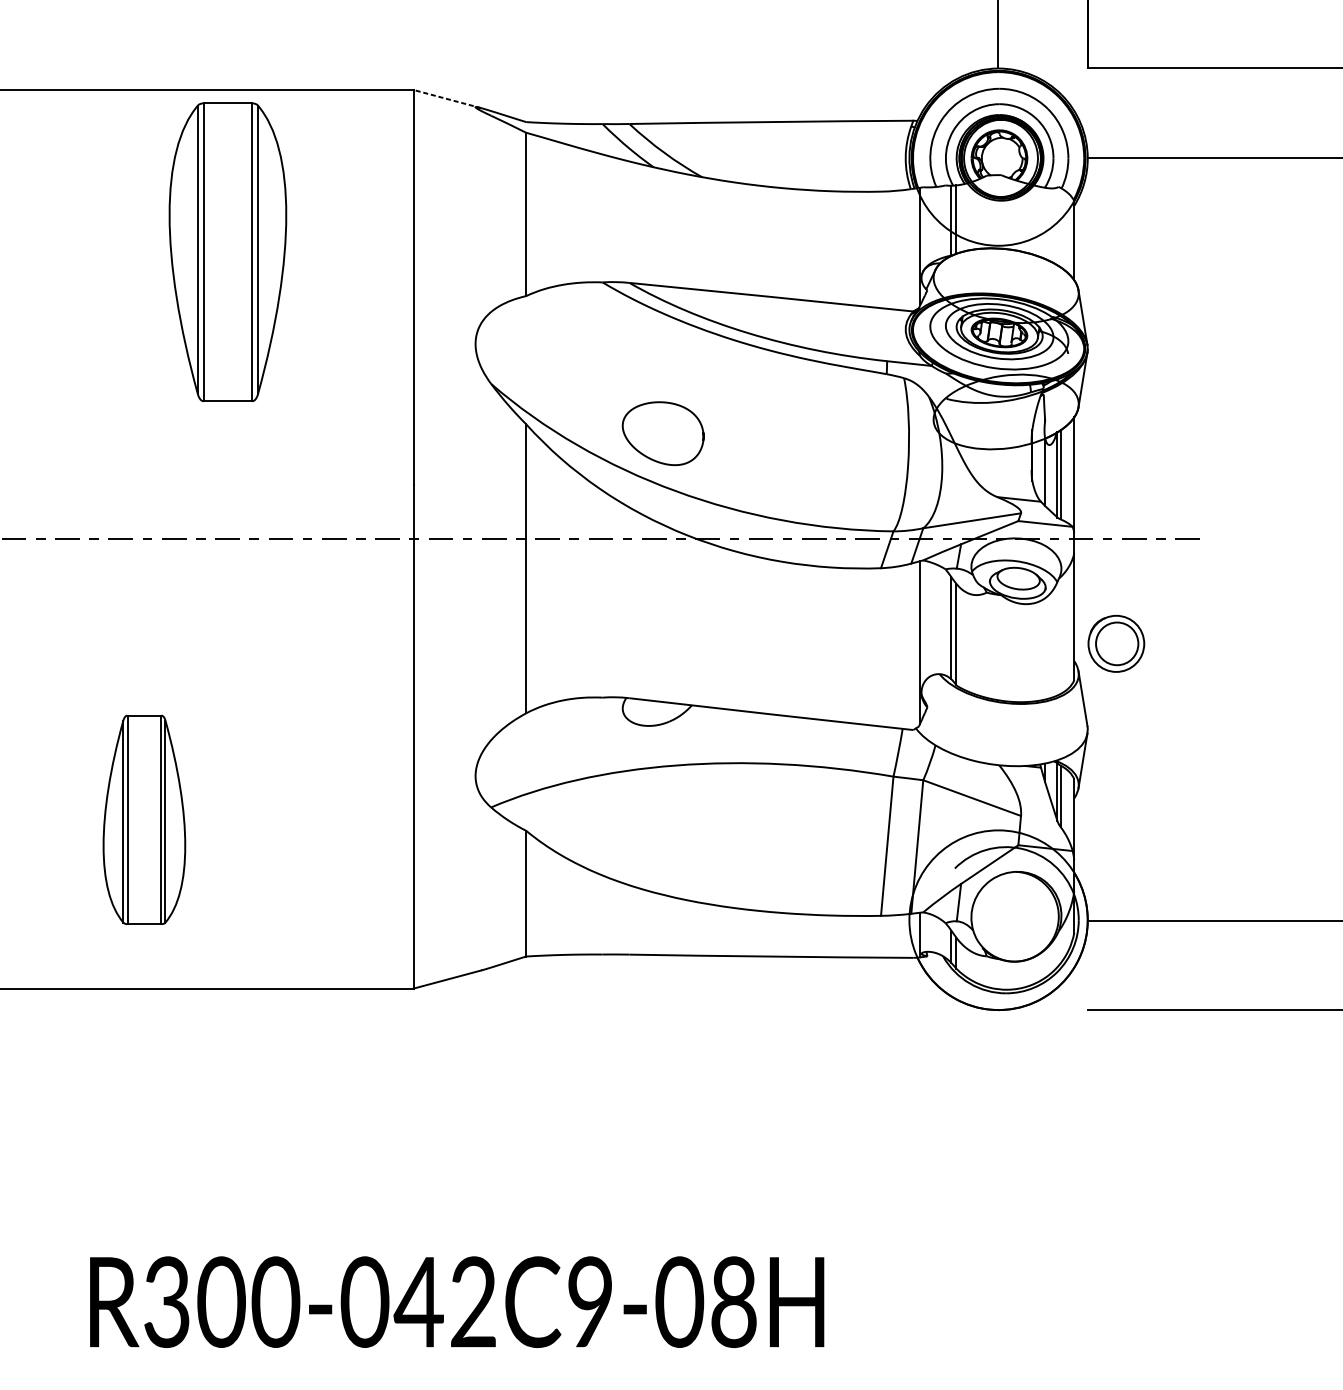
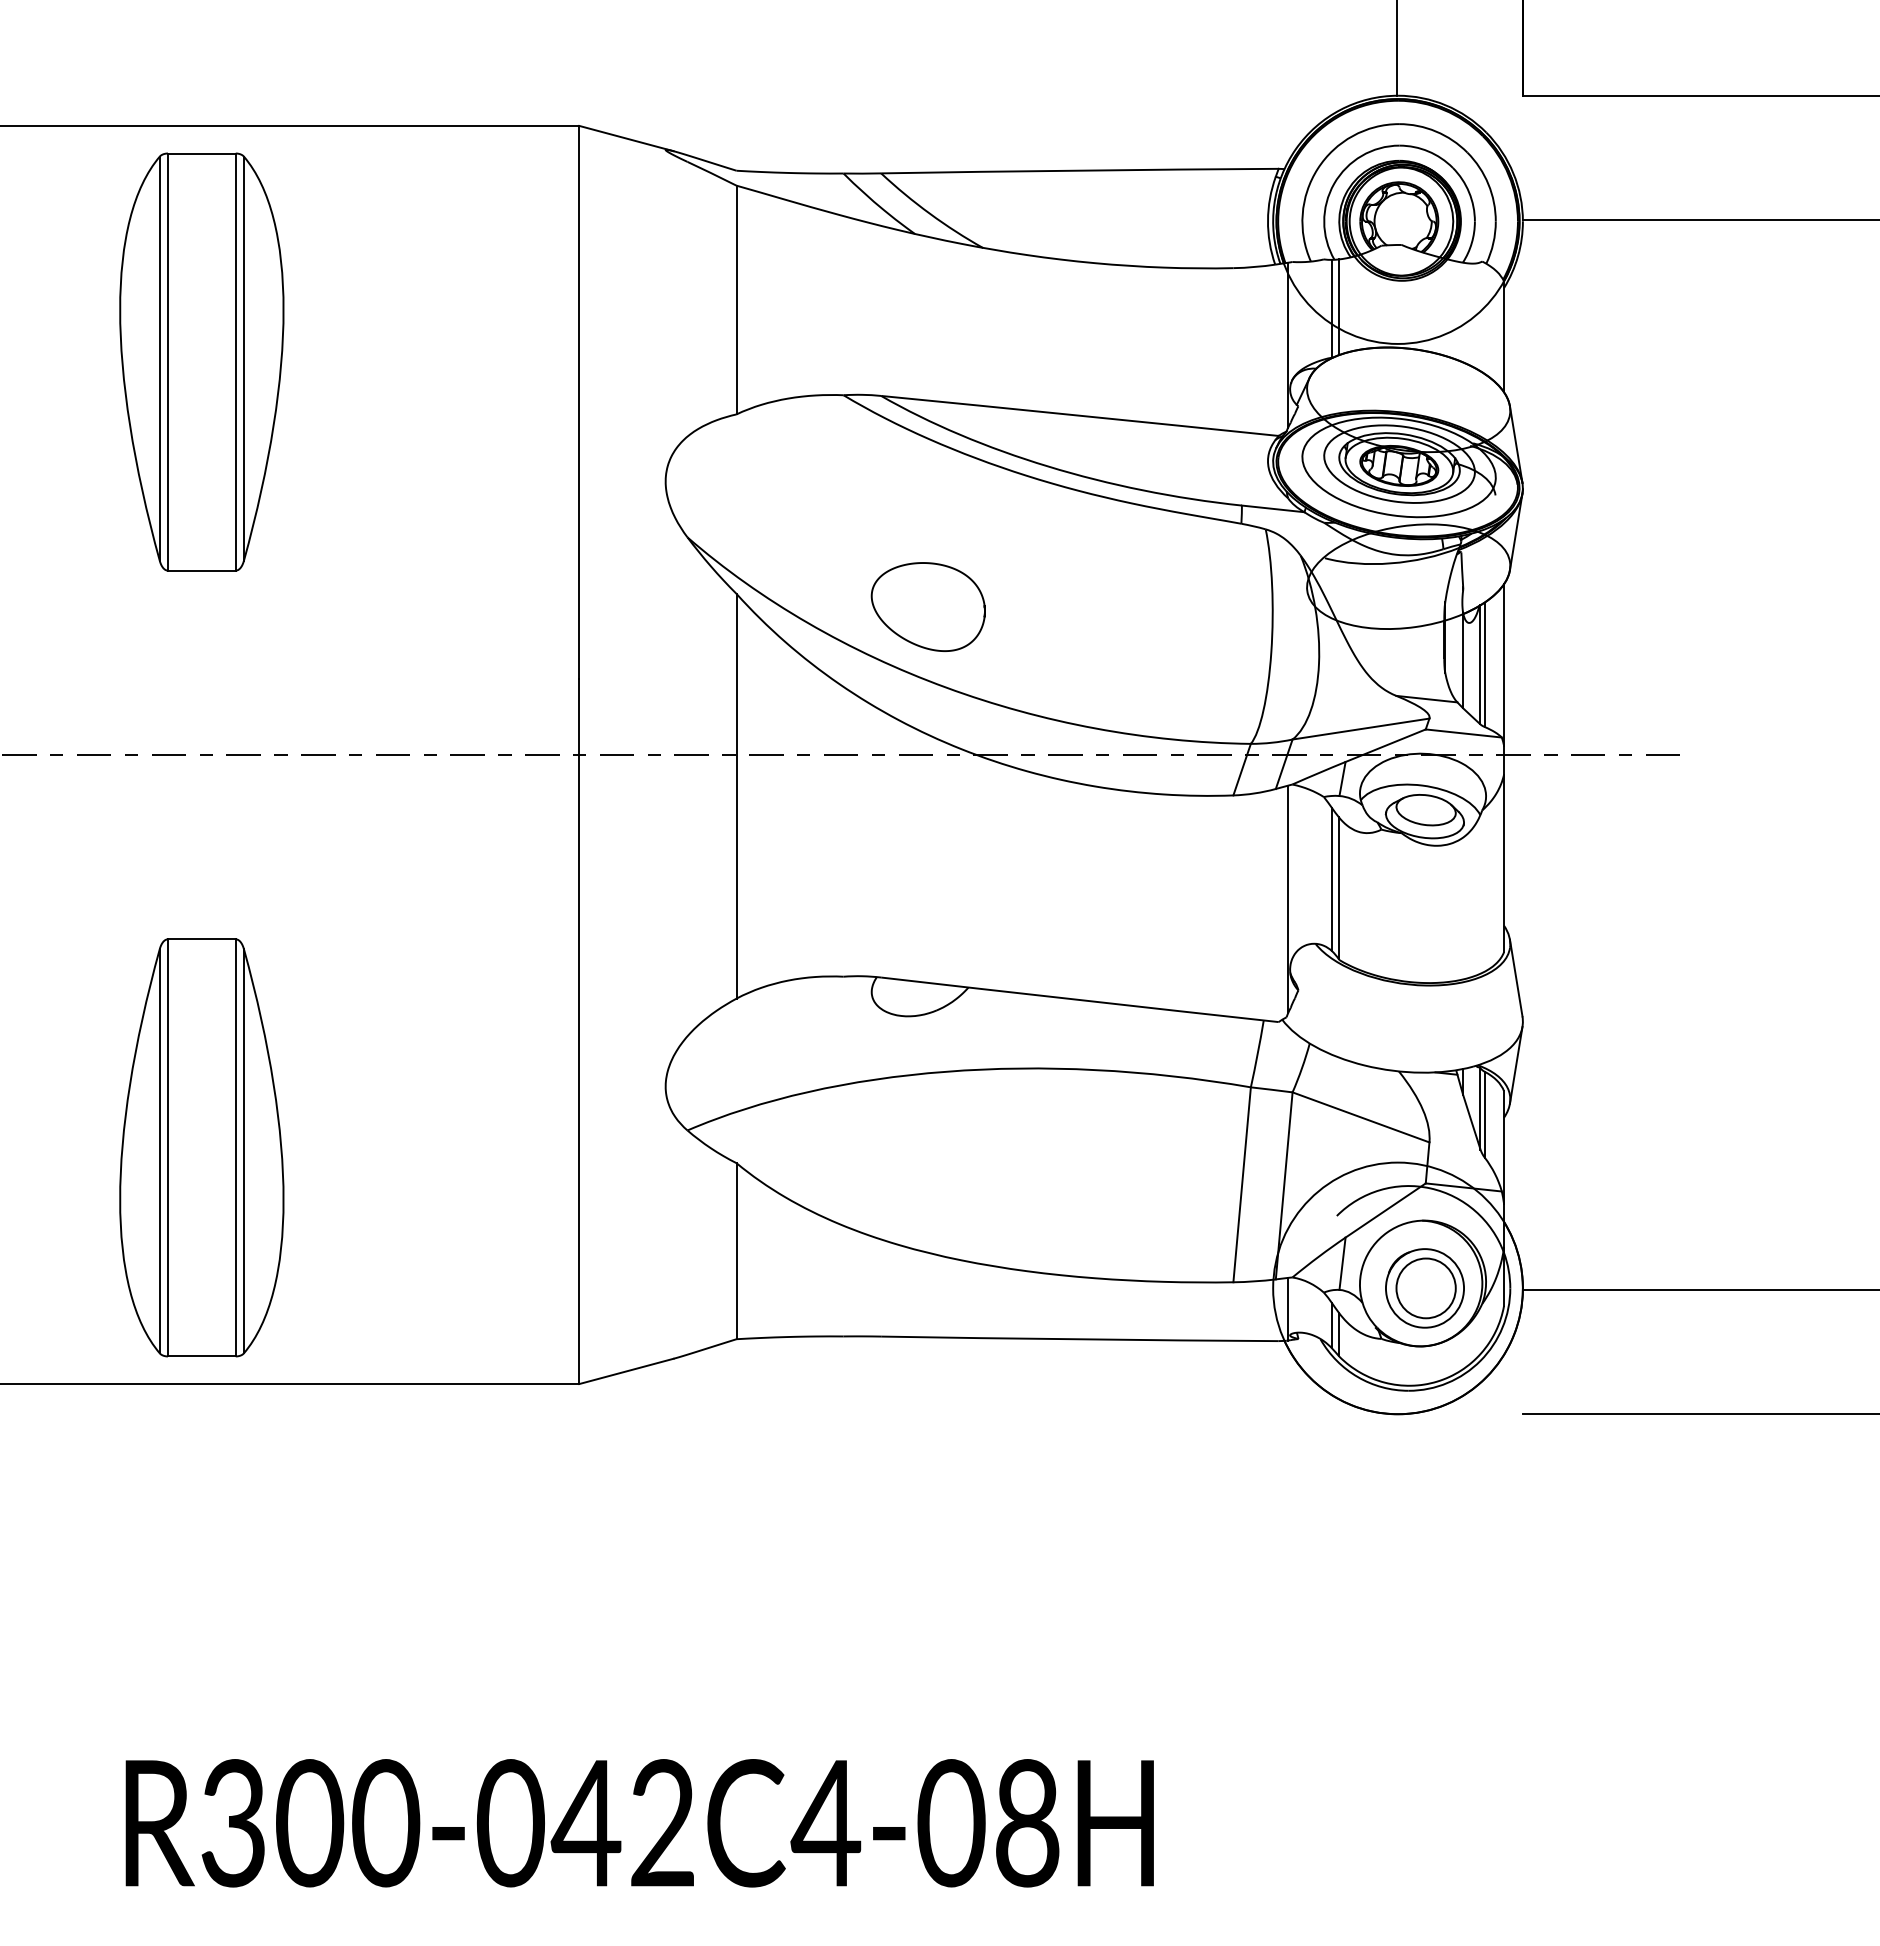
line: (447, 99) -> (626, 138), dashed -> solid
part: (227, 251) -> (201, 361), moved
part: (1116, 643) -> (1424, 1288), moved
part: (144, 819) -> (201, 1147), size x1.43
text: (589, 1301) -> (825, 1822), R300-042C9-08H -> R300-042C4-08H

